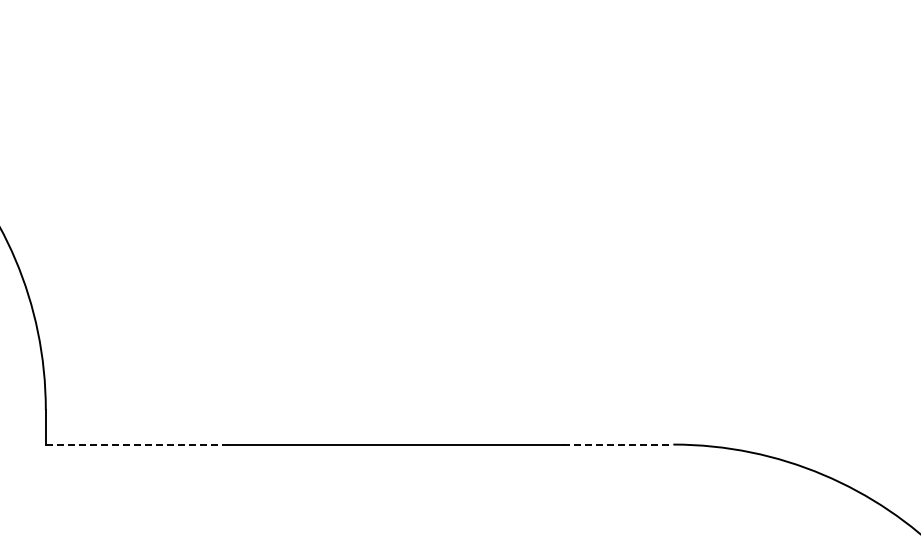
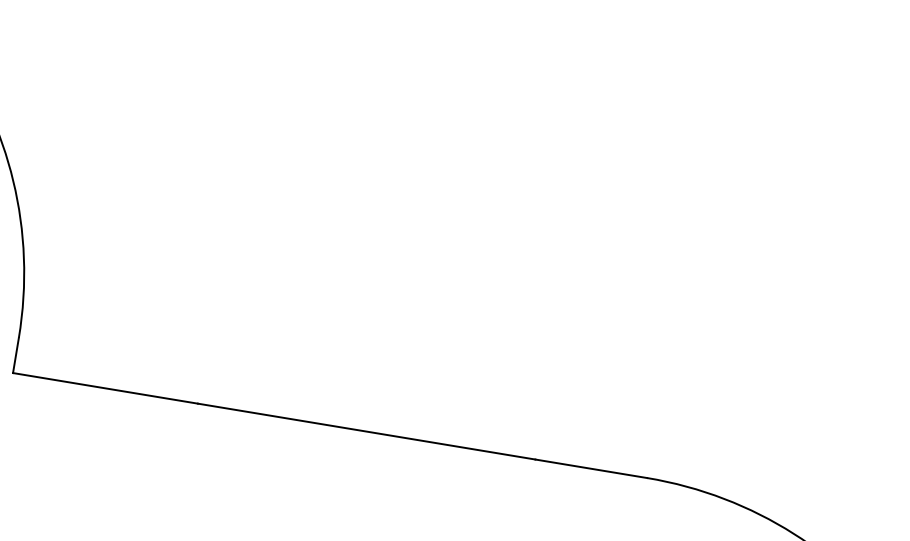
line: (136, 444) -> (104, 388), dashed -> solid
line: (618, 444) -> (591, 468), dashed -> solid

